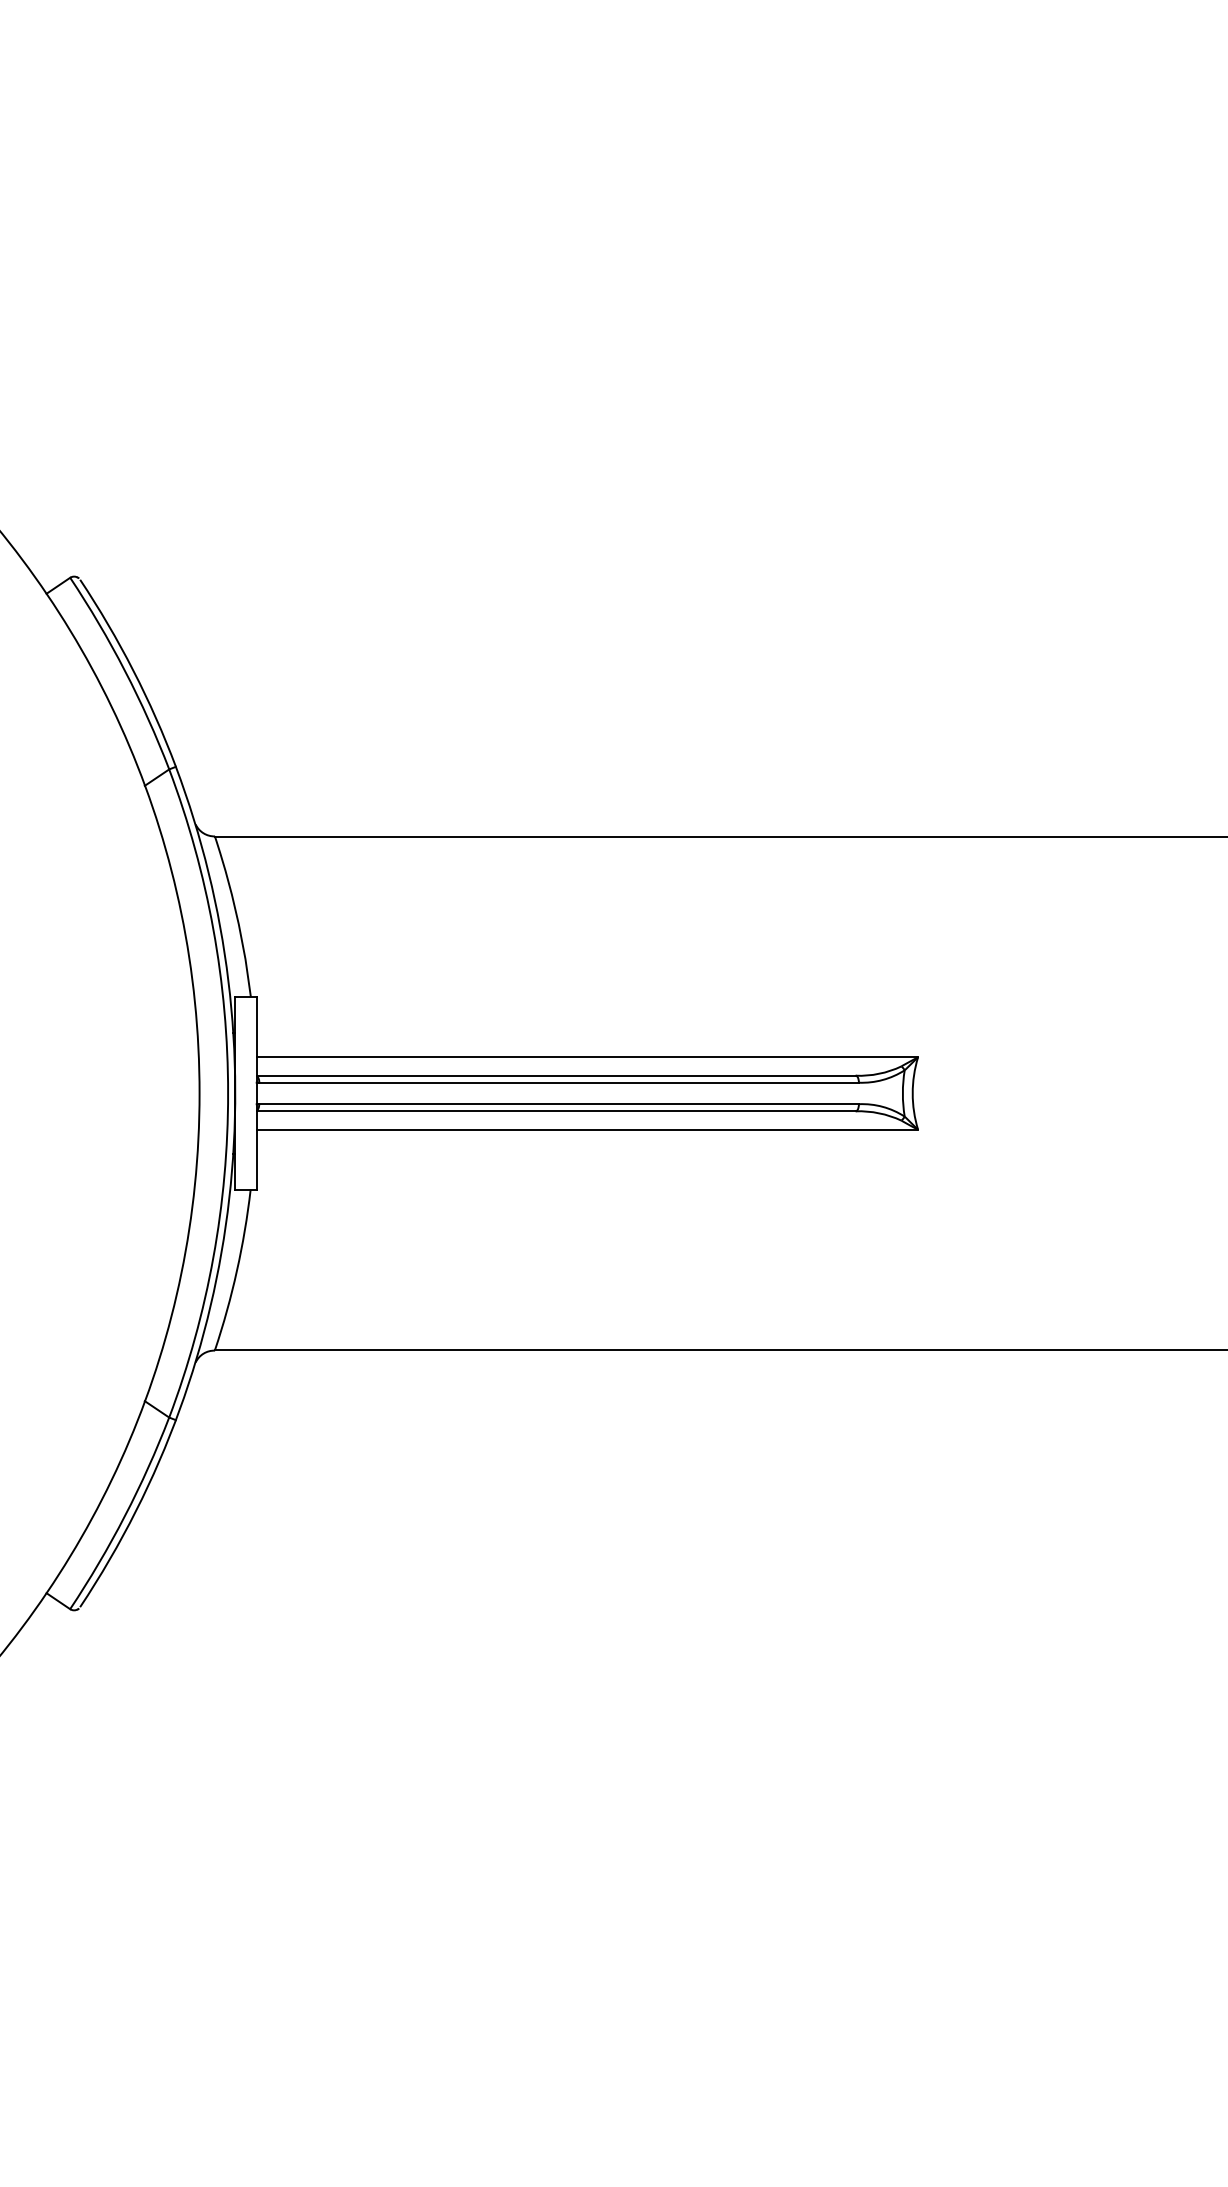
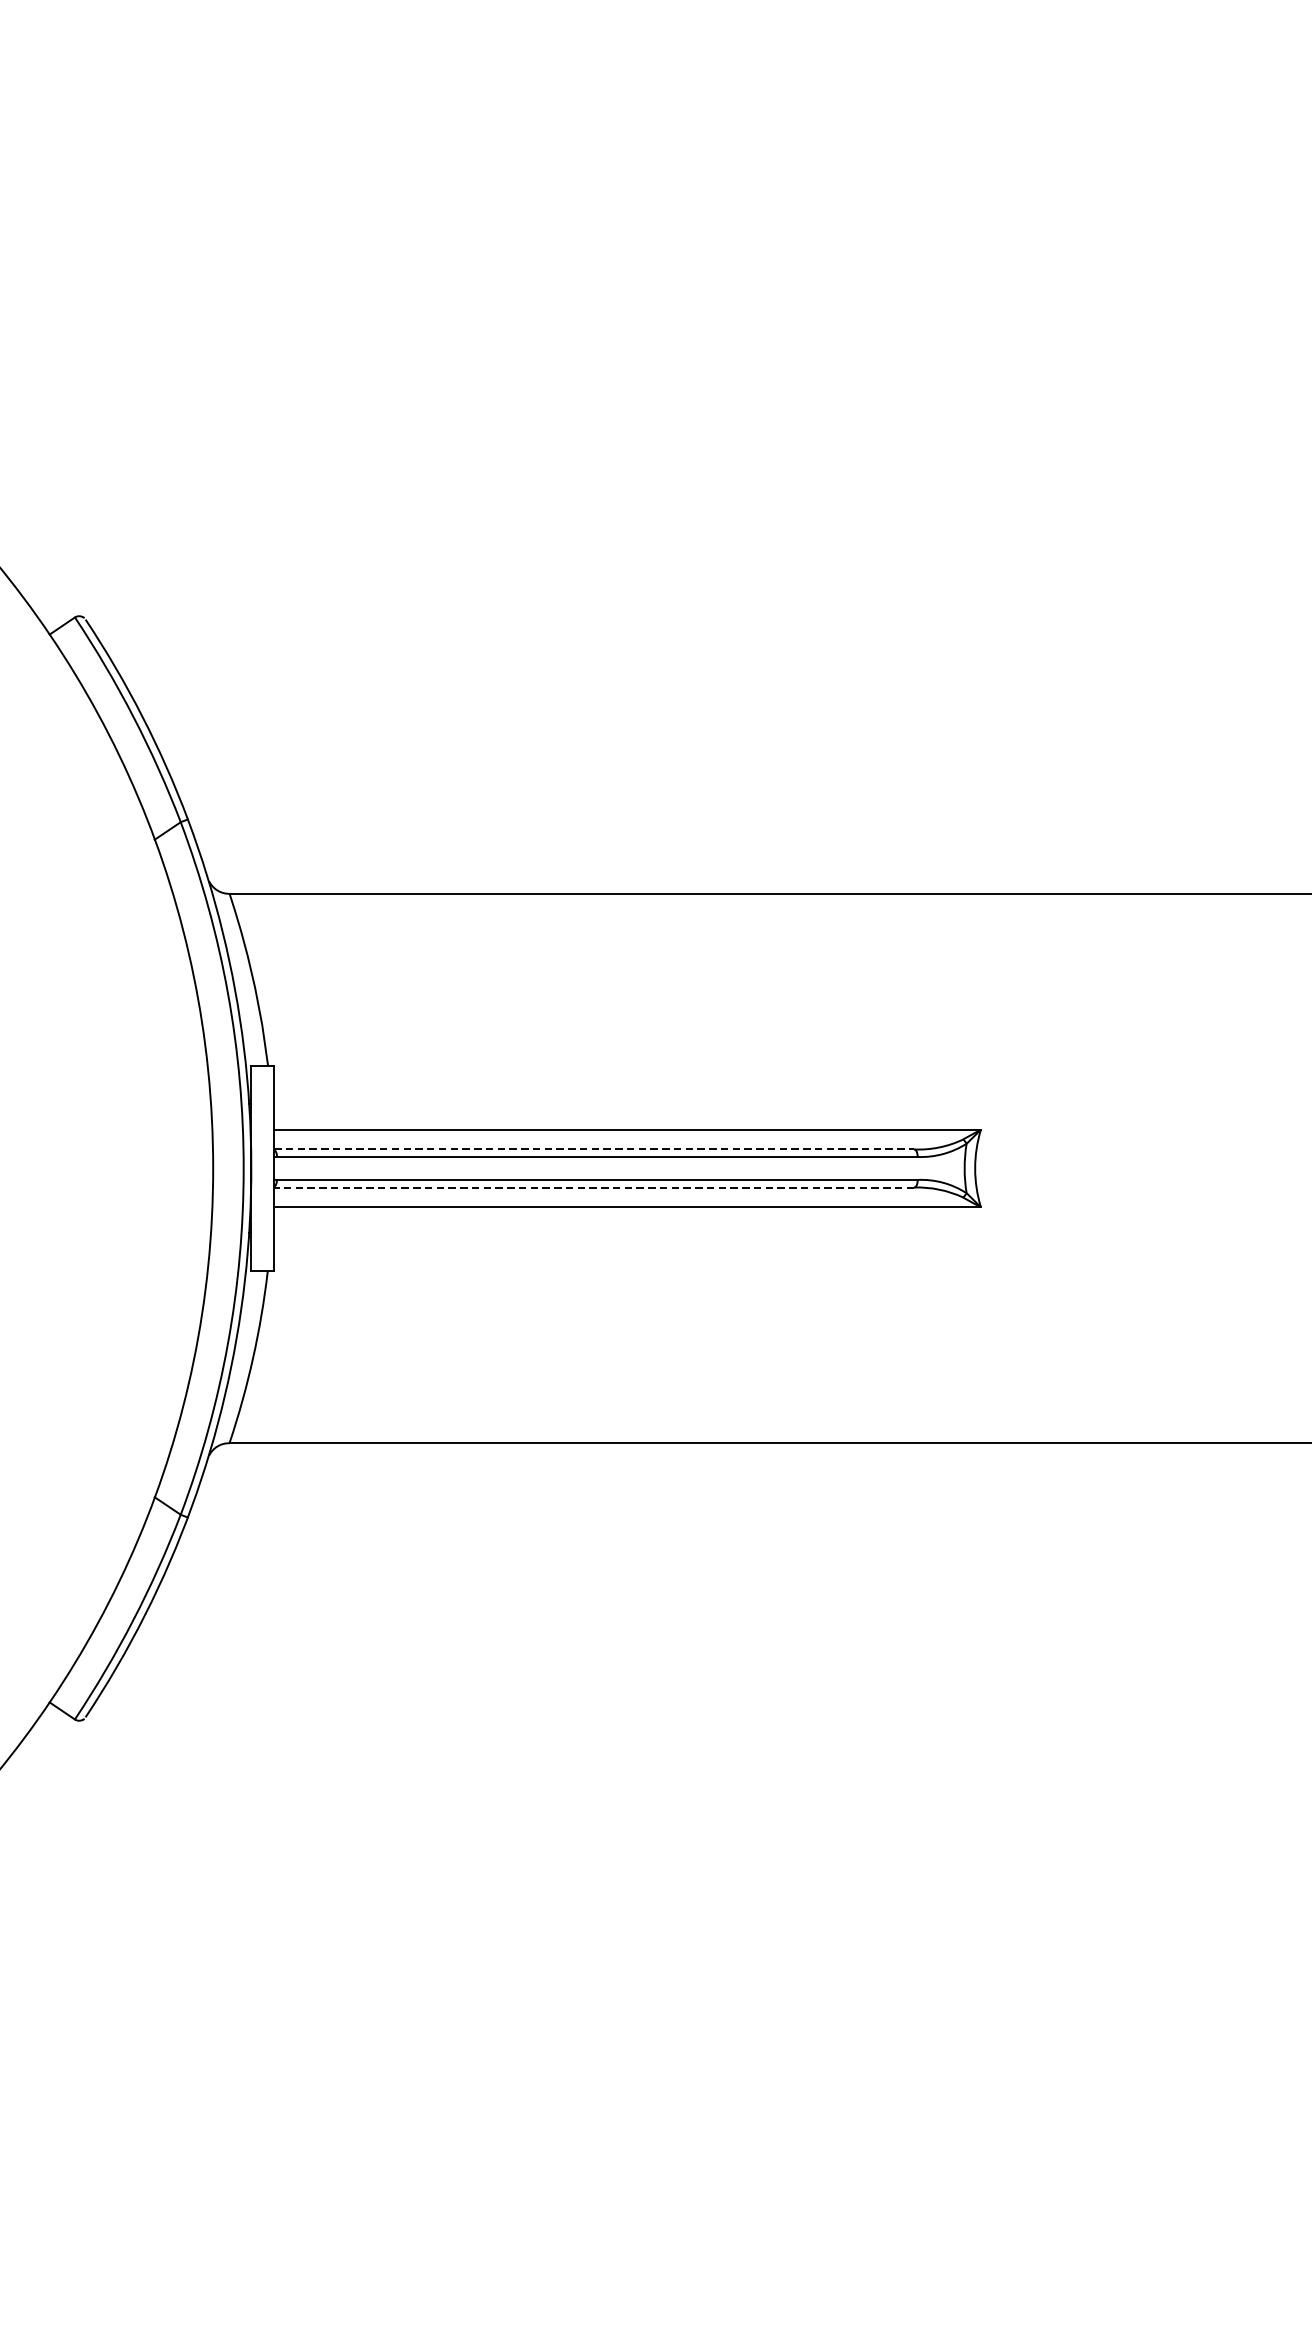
line: (556, 1075) -> (594, 1149), solid -> dashed
line: (555, 1111) -> (593, 1187), solid -> dashed

